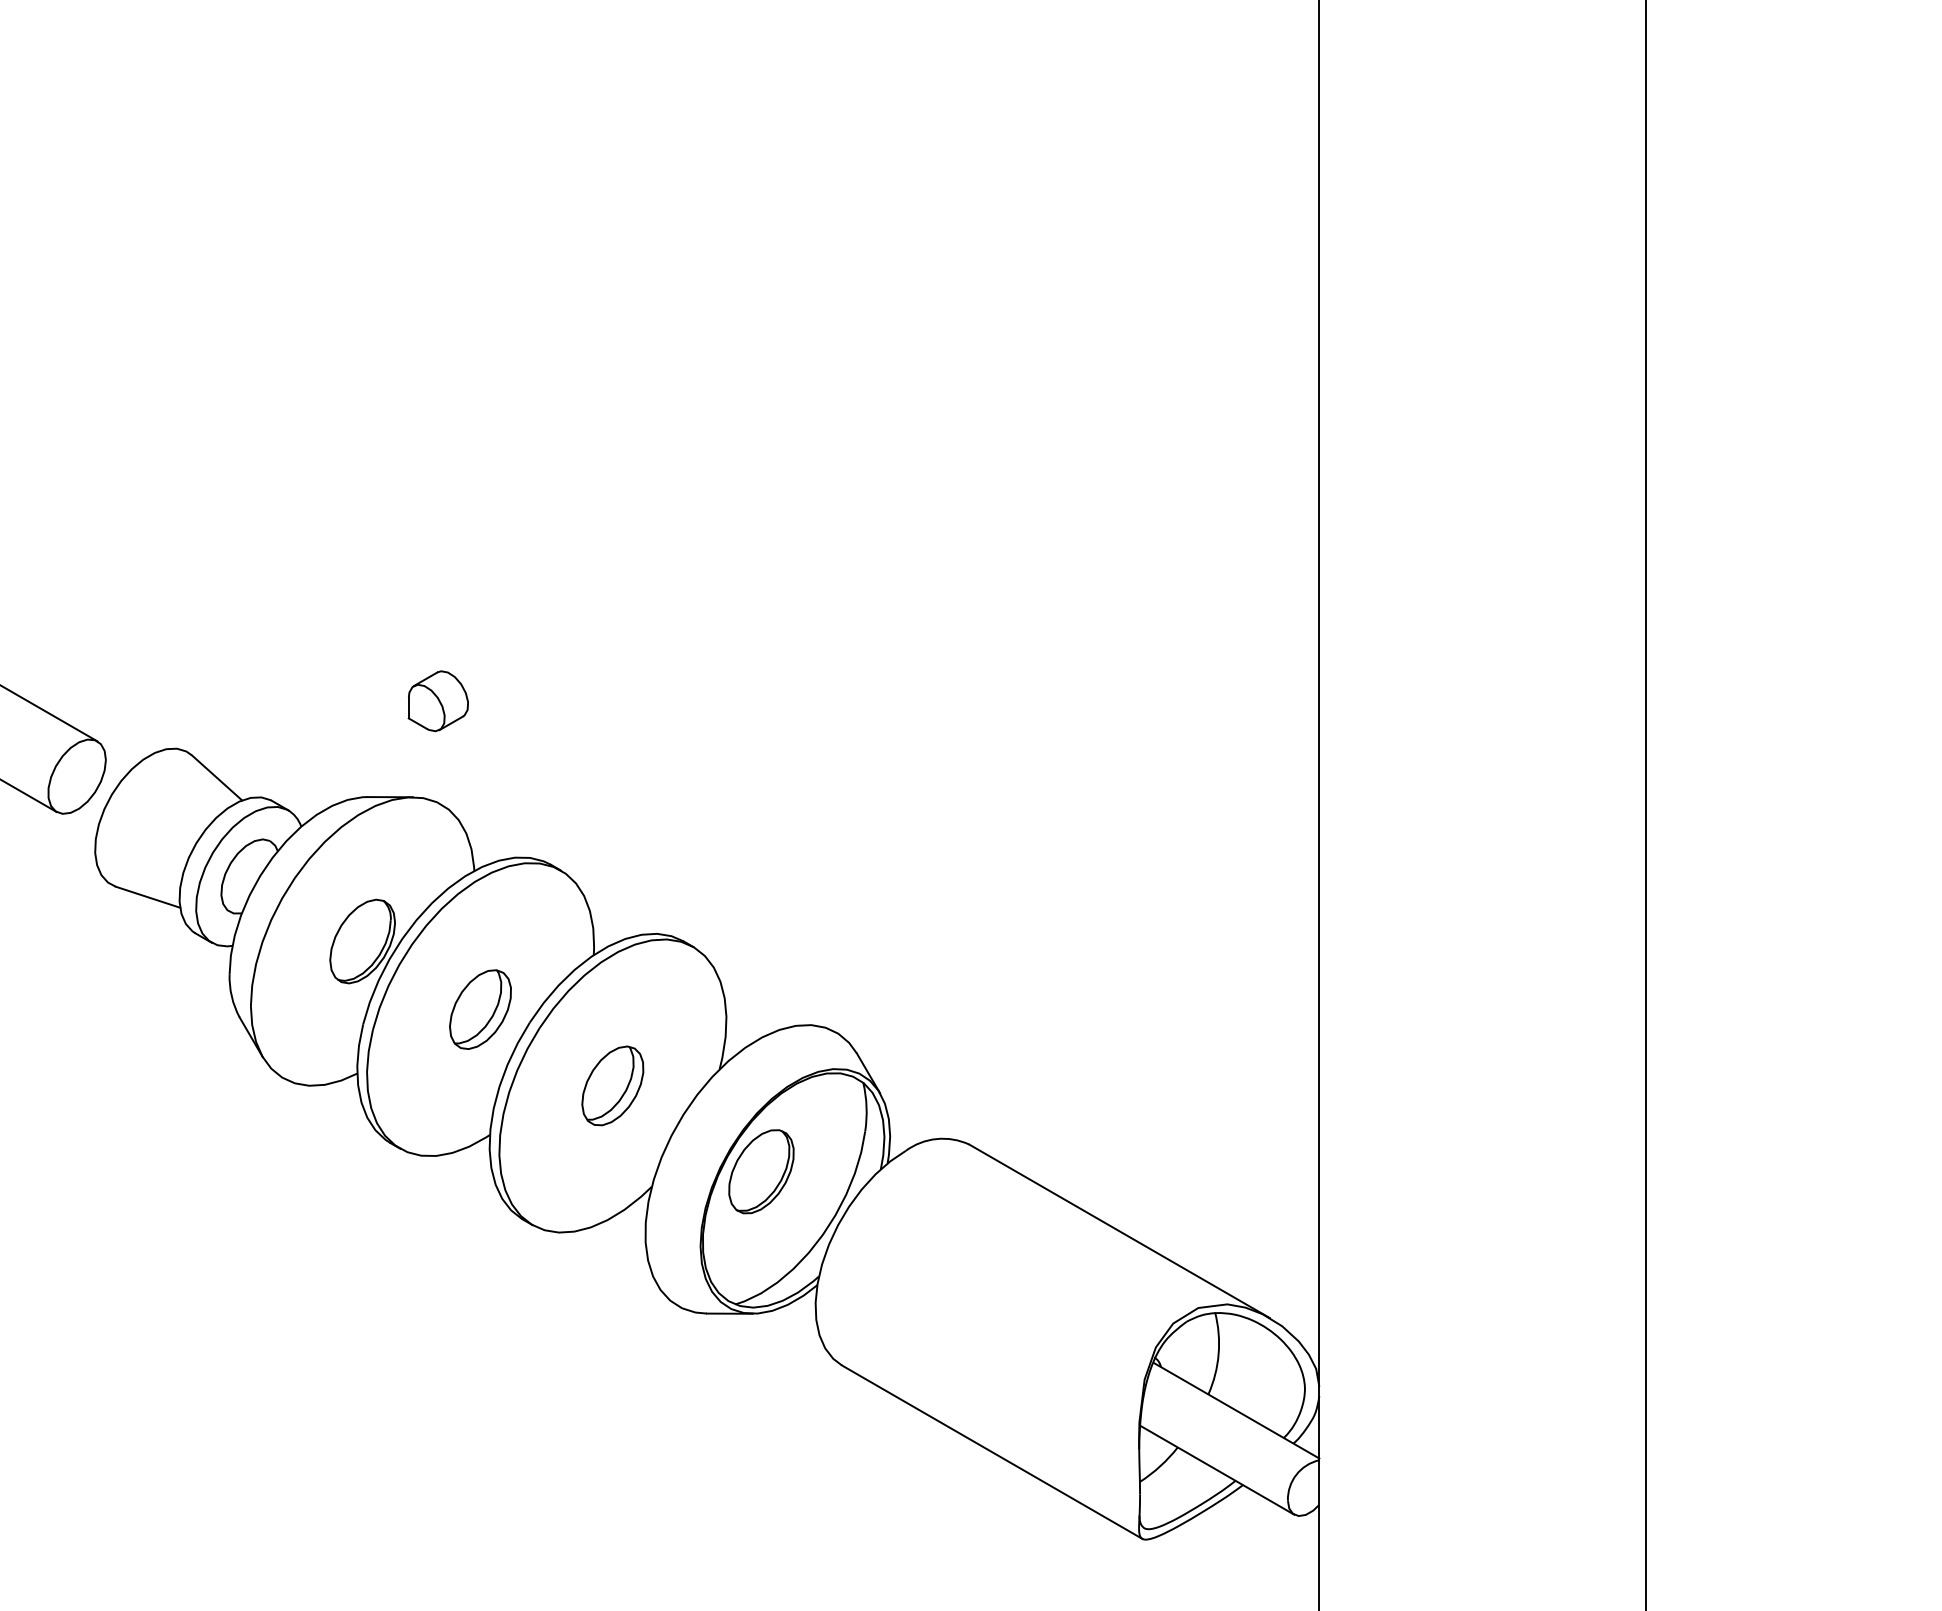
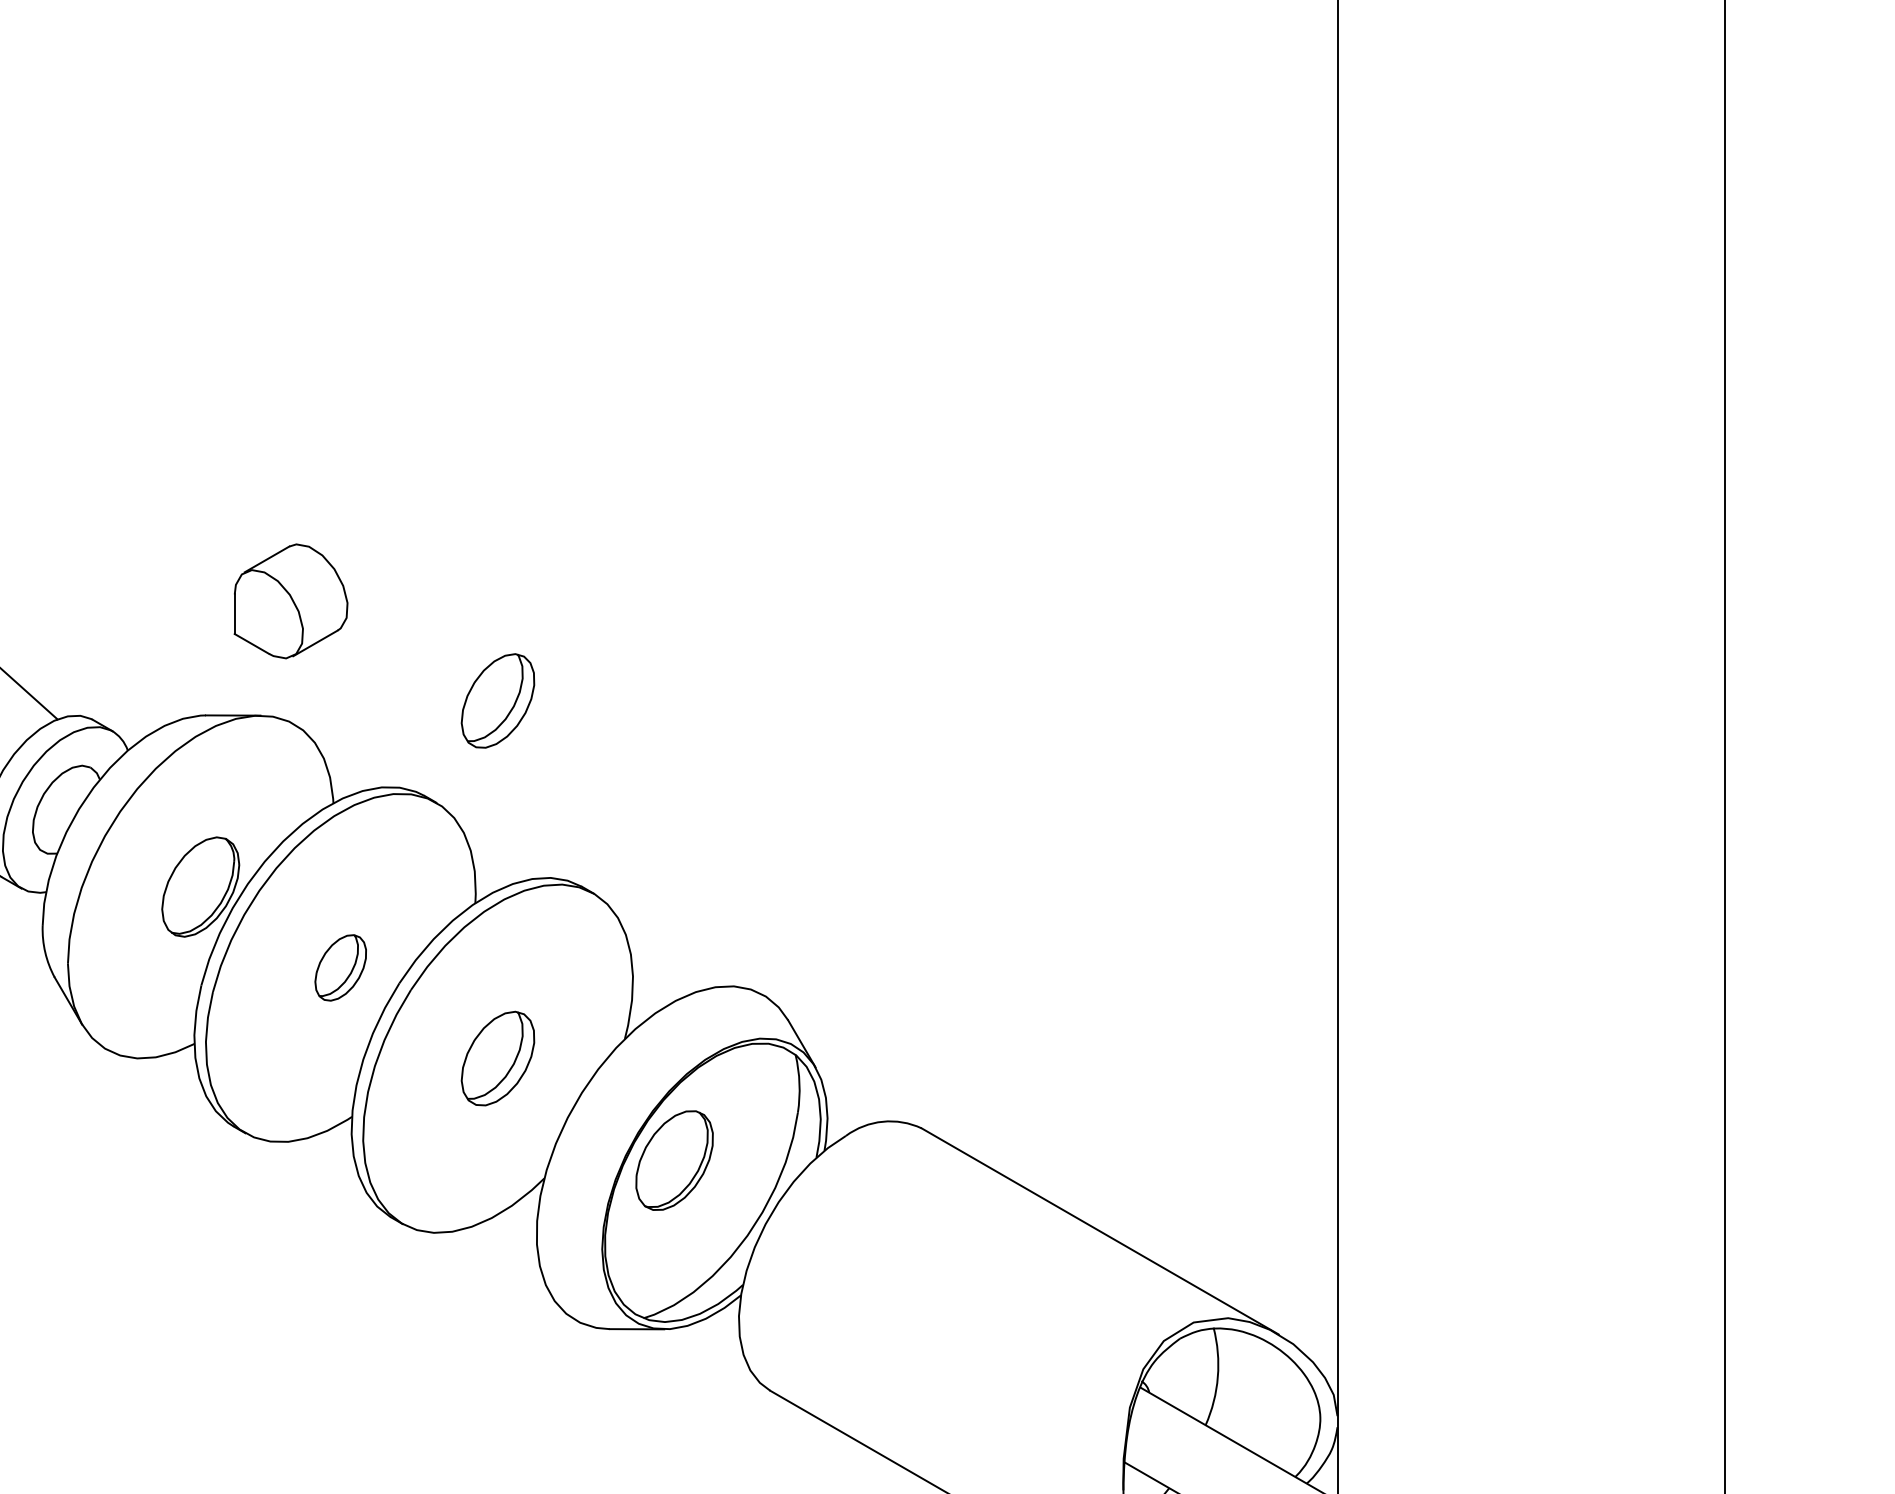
part: (437, 701) -> (289, 601), size x1.6
part: (612, 784) -> (497, 700), added
part: (480, 1009) -> (340, 967), size x0.7

